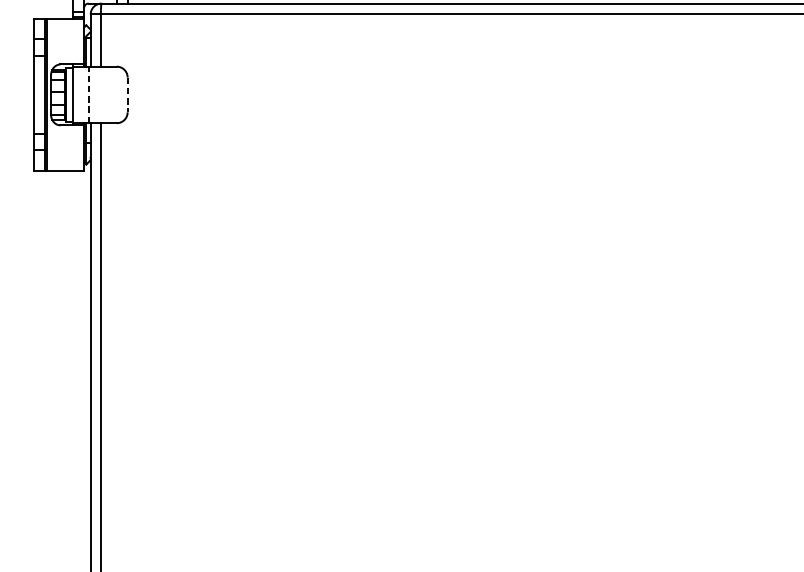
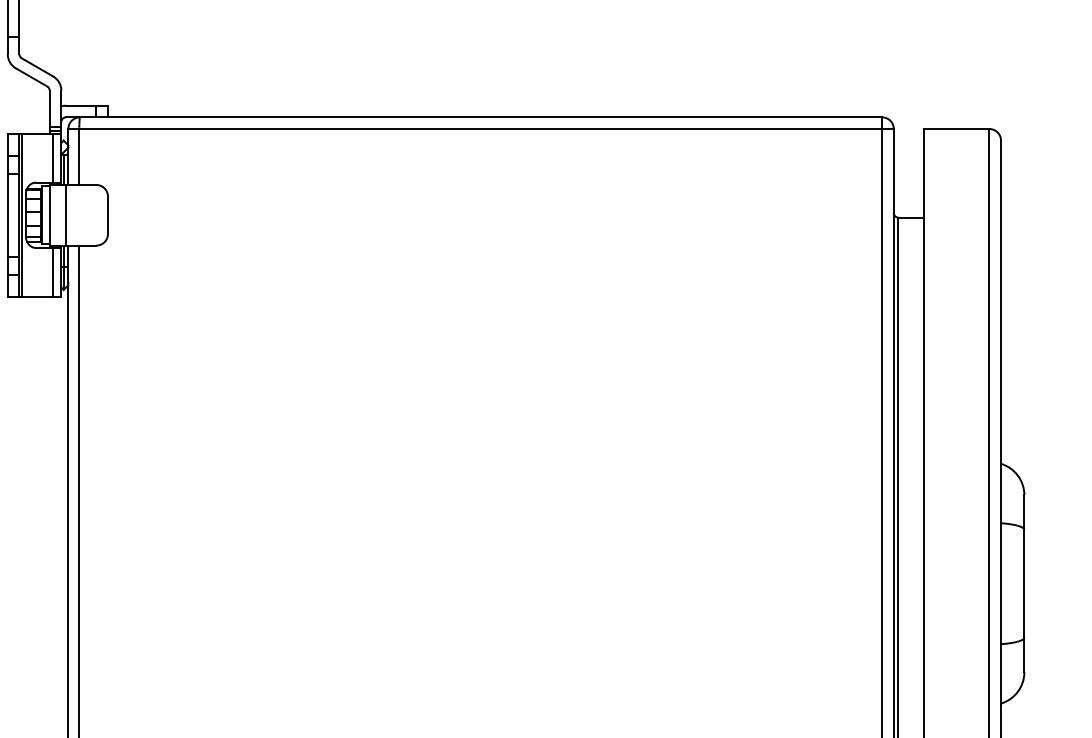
line: (76, 41) -> (53, 157), added
line: (88, 94) -> (66, 214), dashed -> solid
line: (128, 95) -> (108, 215), dashed -> solid
line: (76, 147) -> (53, 271), added

